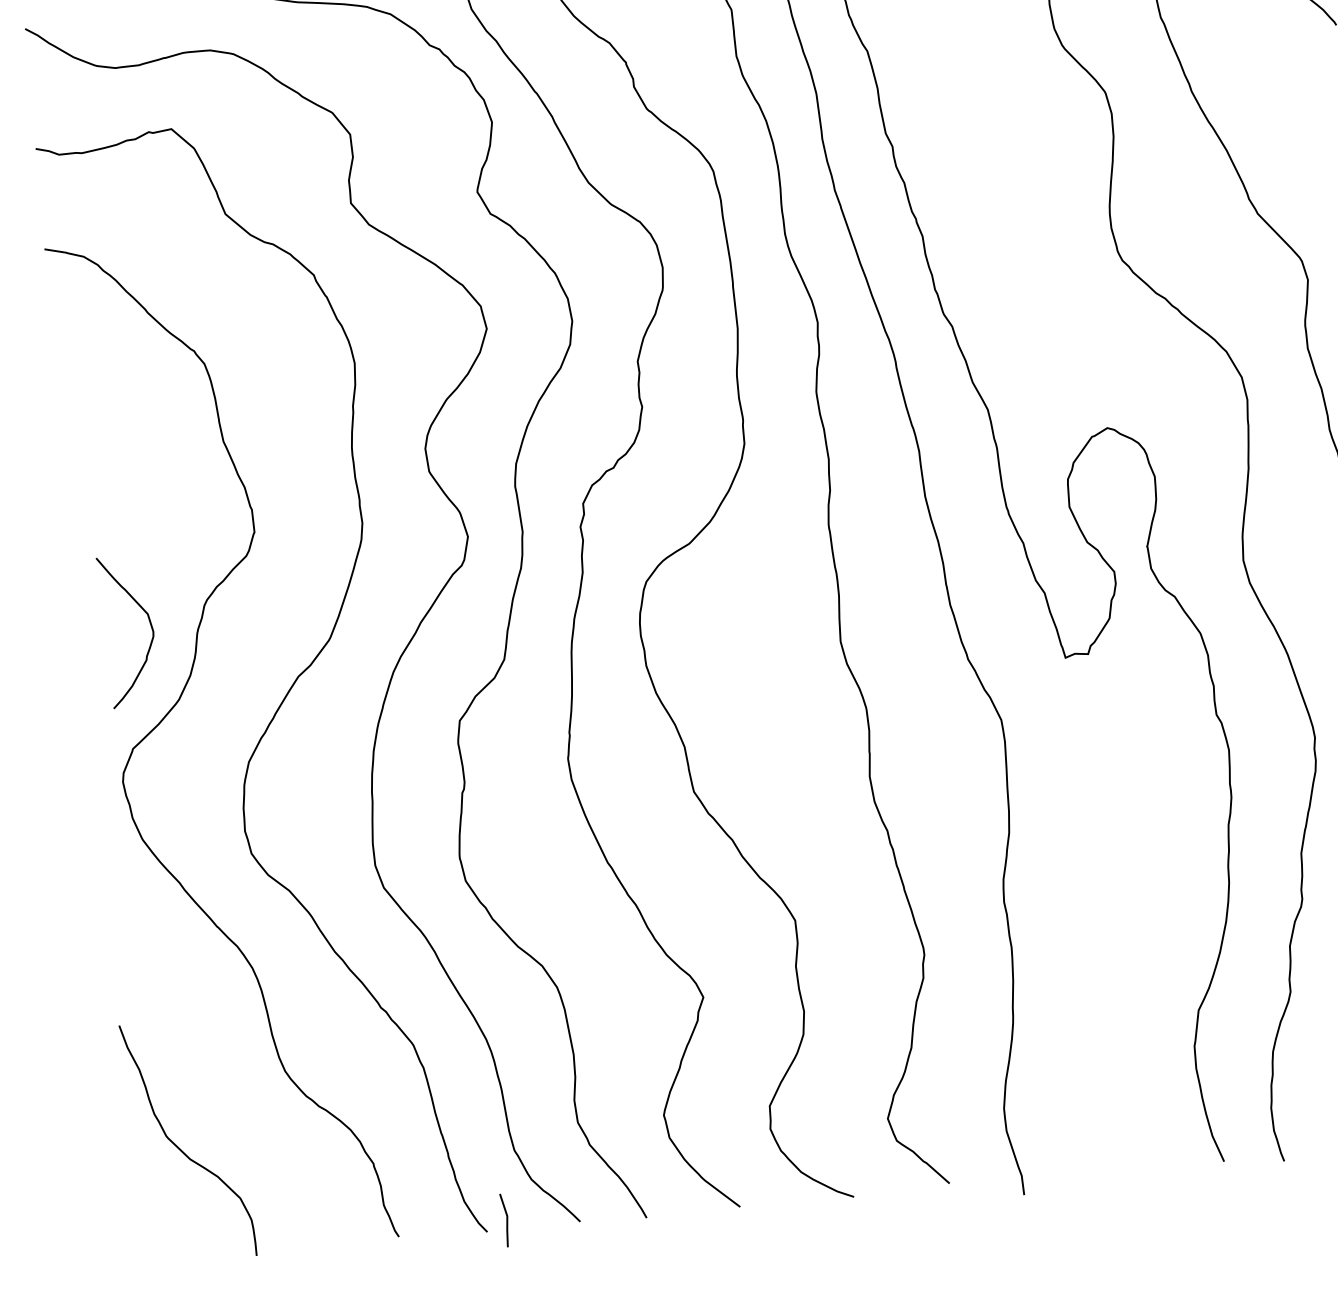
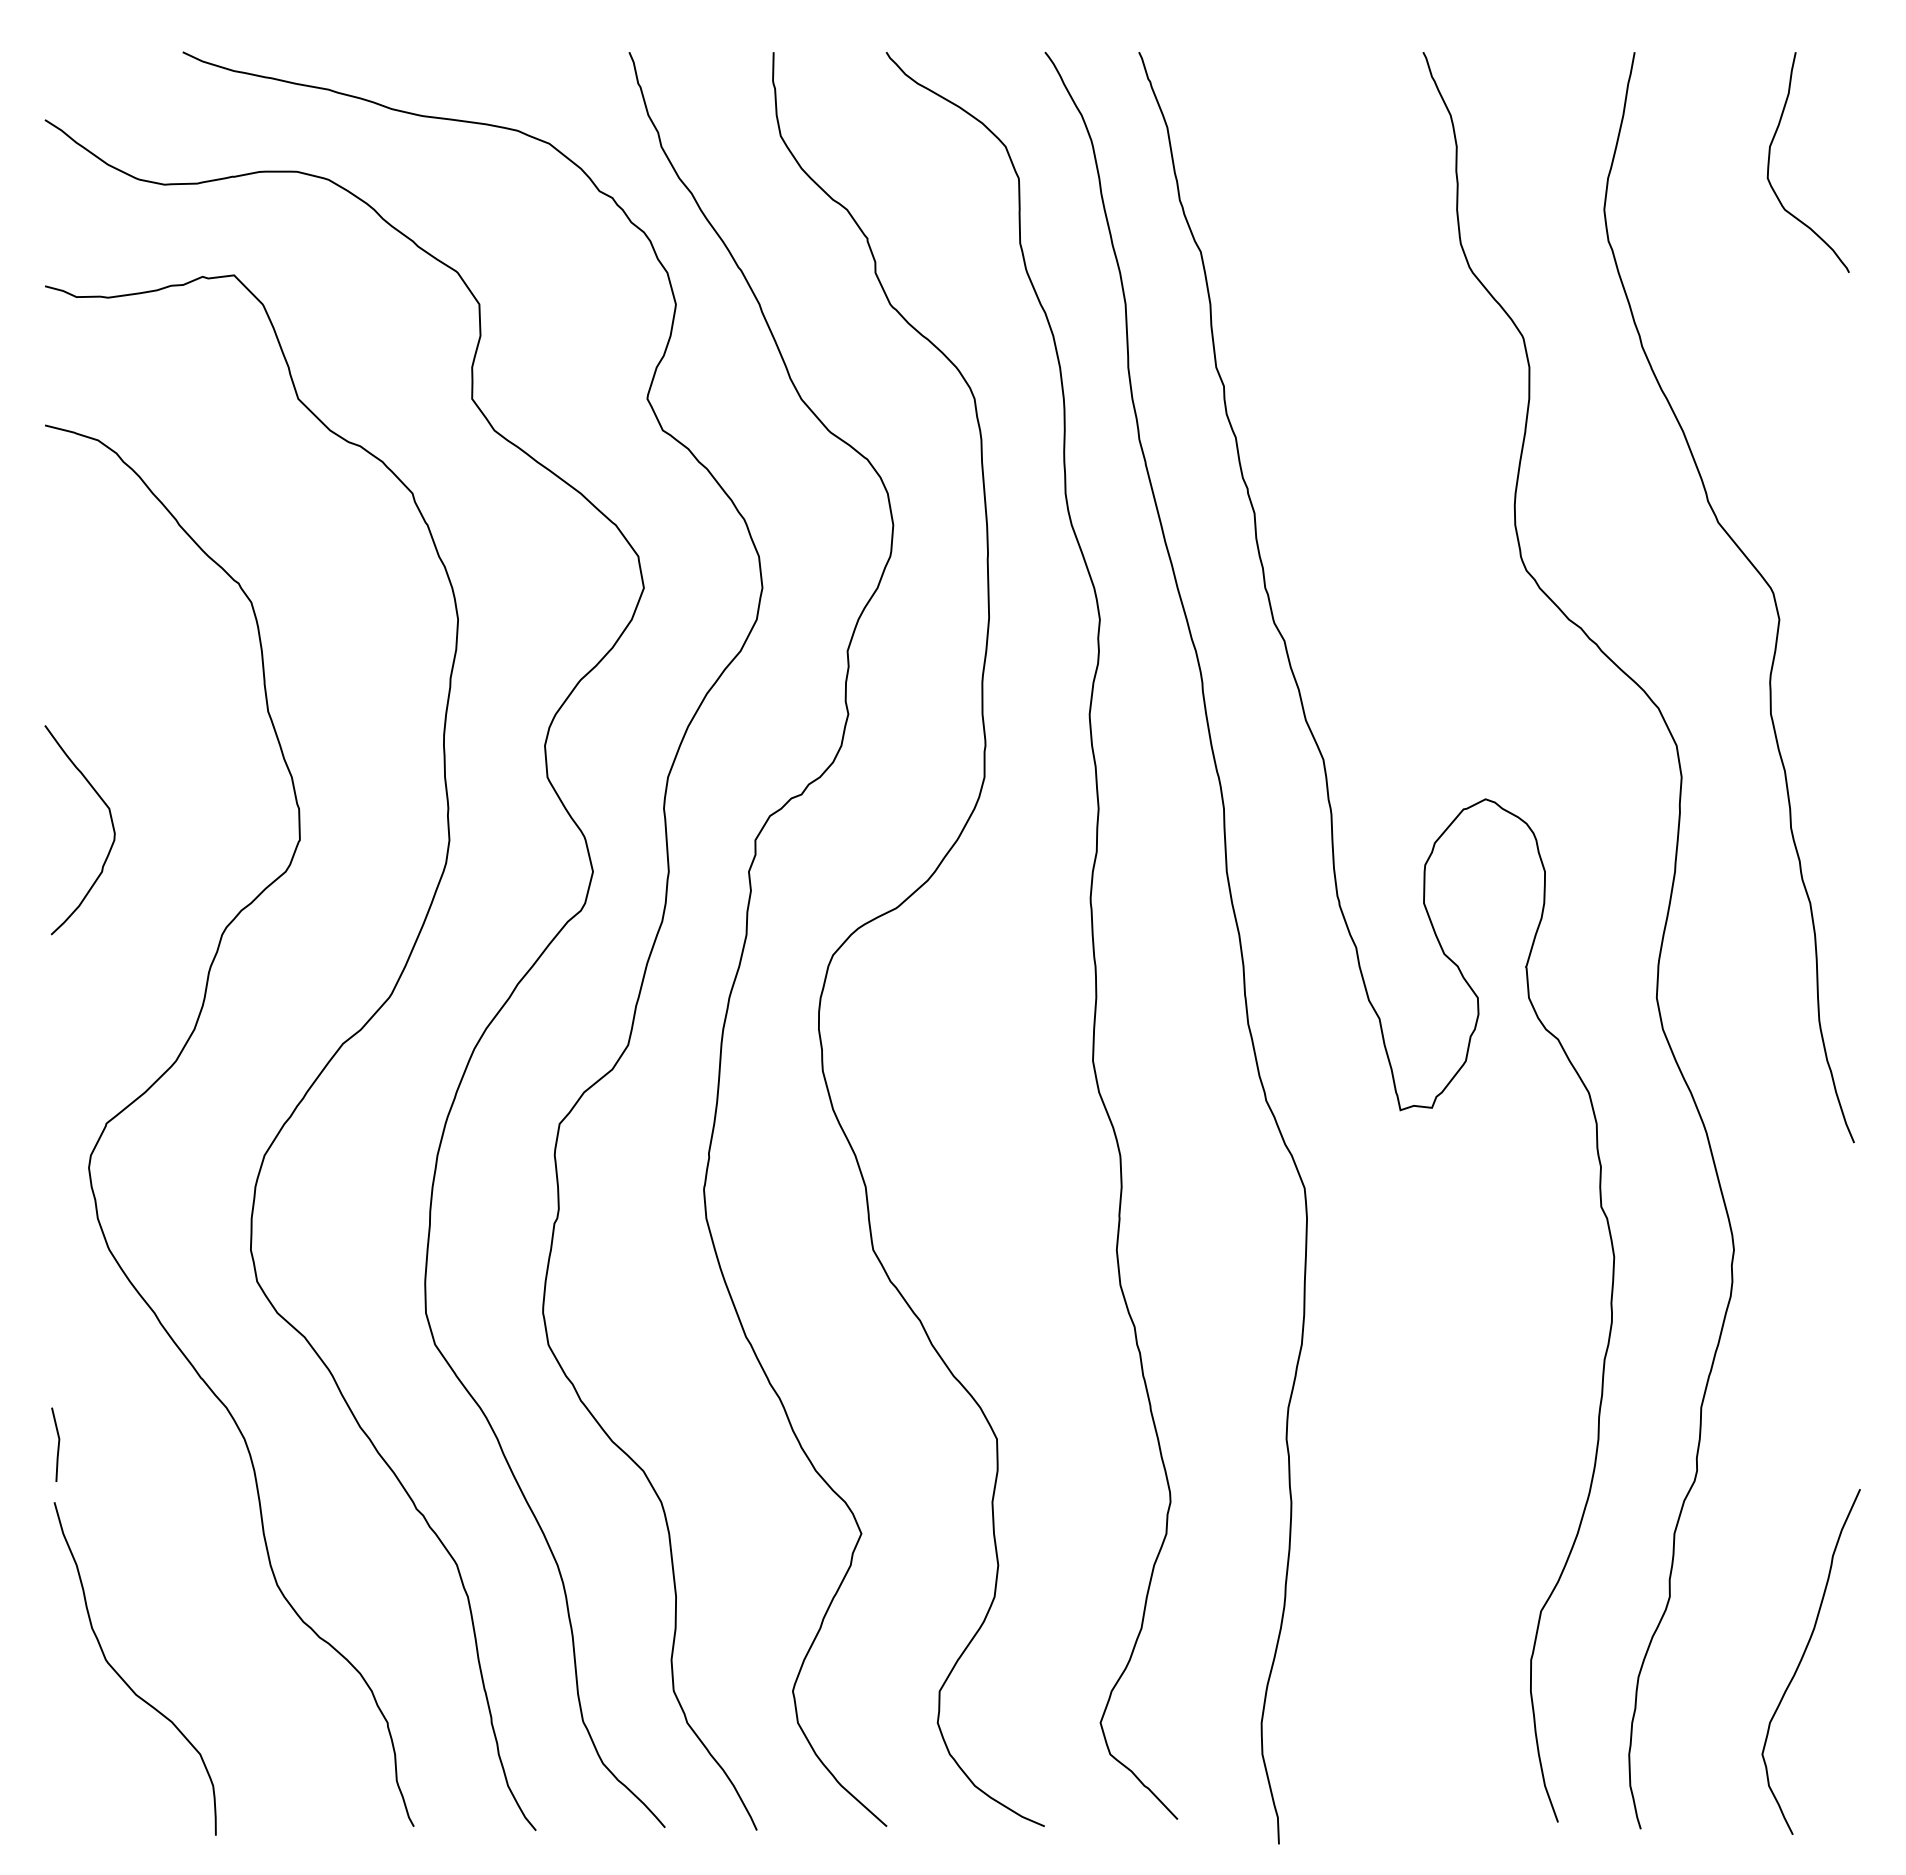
curve: (150, 625) -> (111, 824), moved
line: (506, 1220) -> (57, 1445), moved

